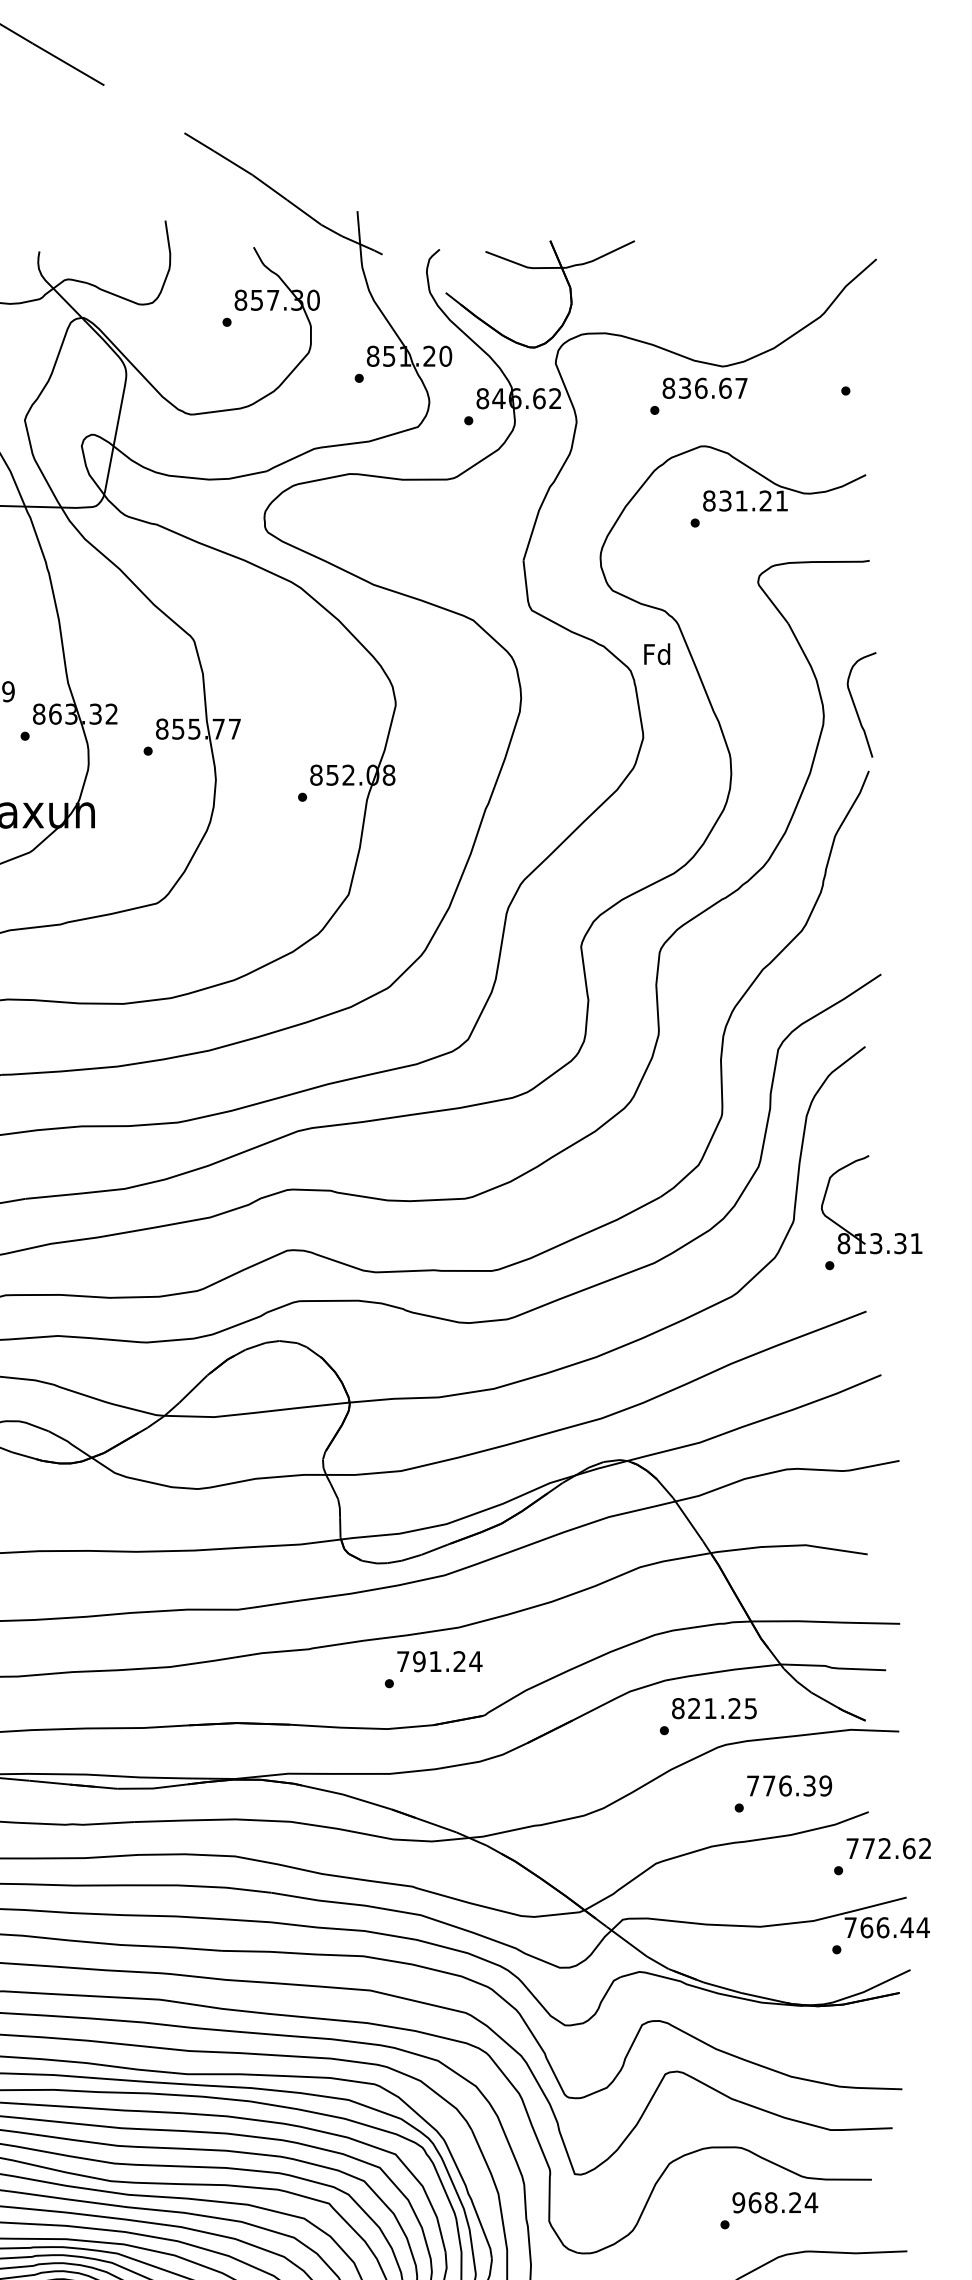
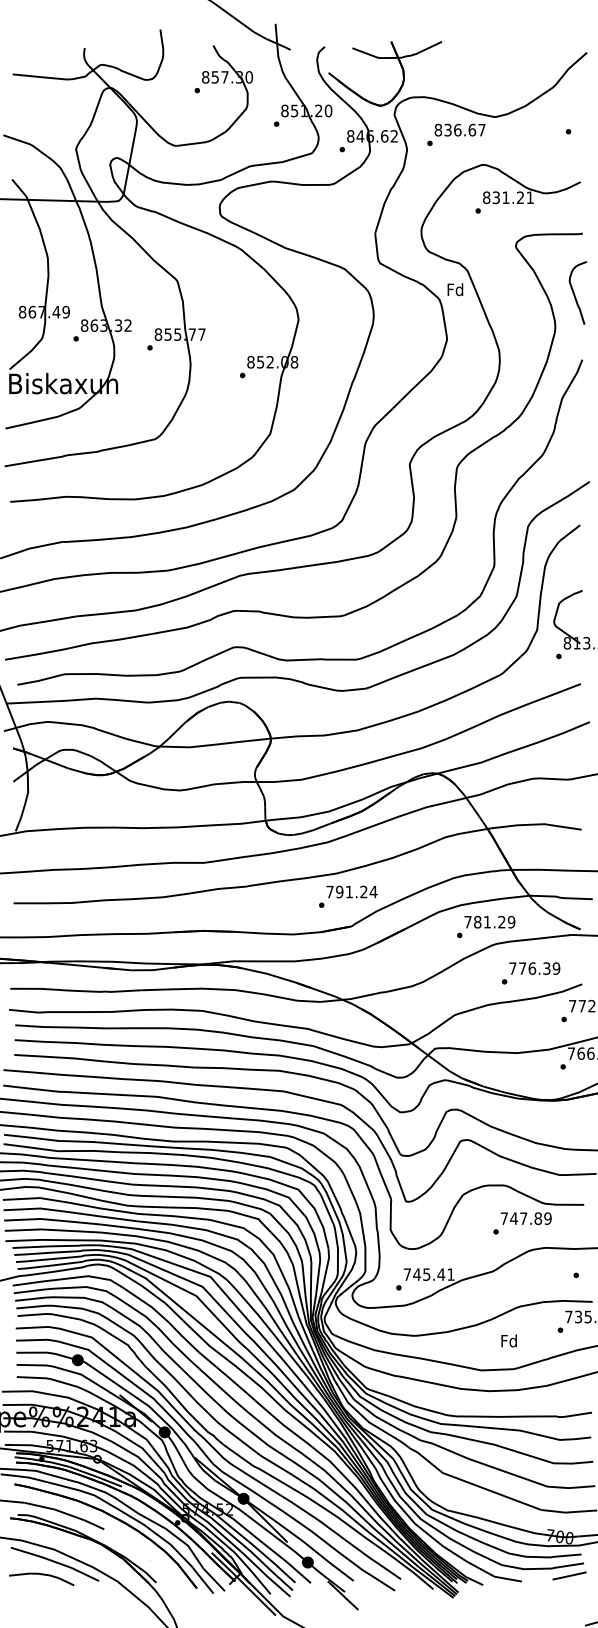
text: (699, 395) -> (456, 134), moved
curve: (857, 707) -> (575, 294), moved
text: (434, 1669) -> (348, 896), moved
text: (714, 1707) -> (489, 921), 821.25 -> 781.29
text: (774, 2202) -> (525, 1218), 968.24 -> 747.89

